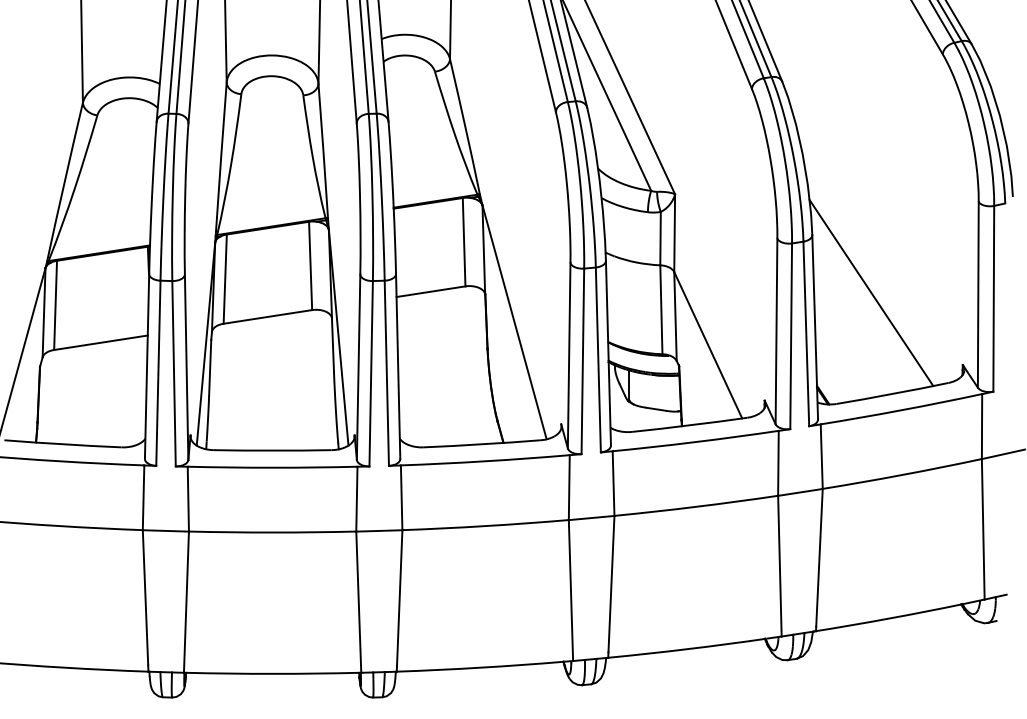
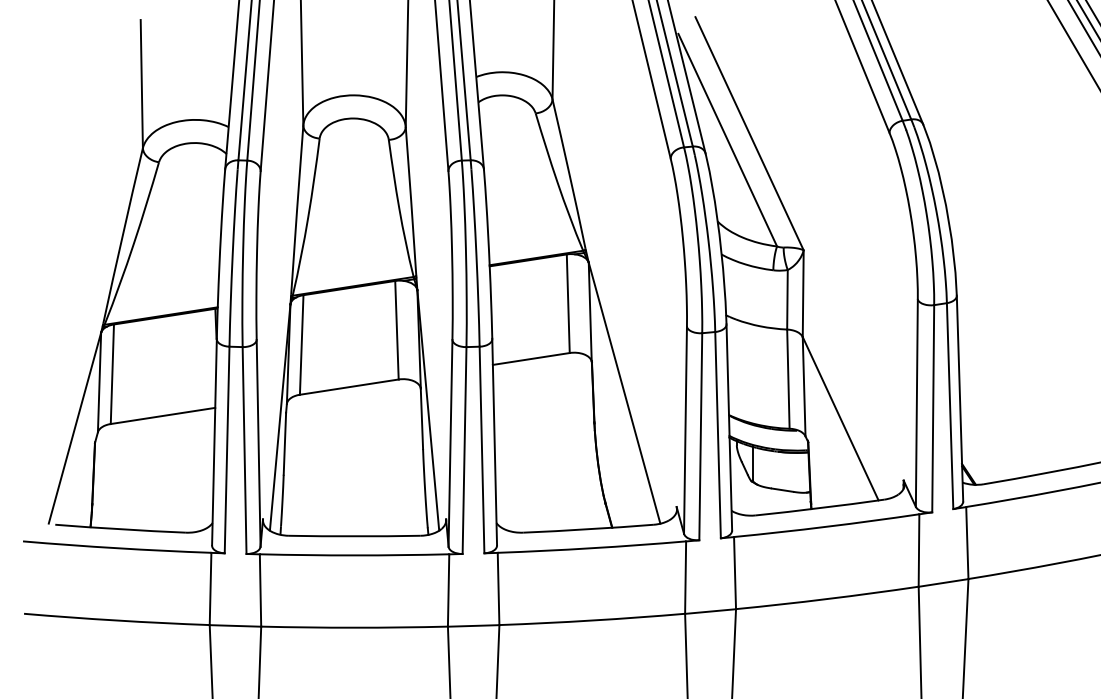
line: (871, 292) -> (1022, 359), removed

